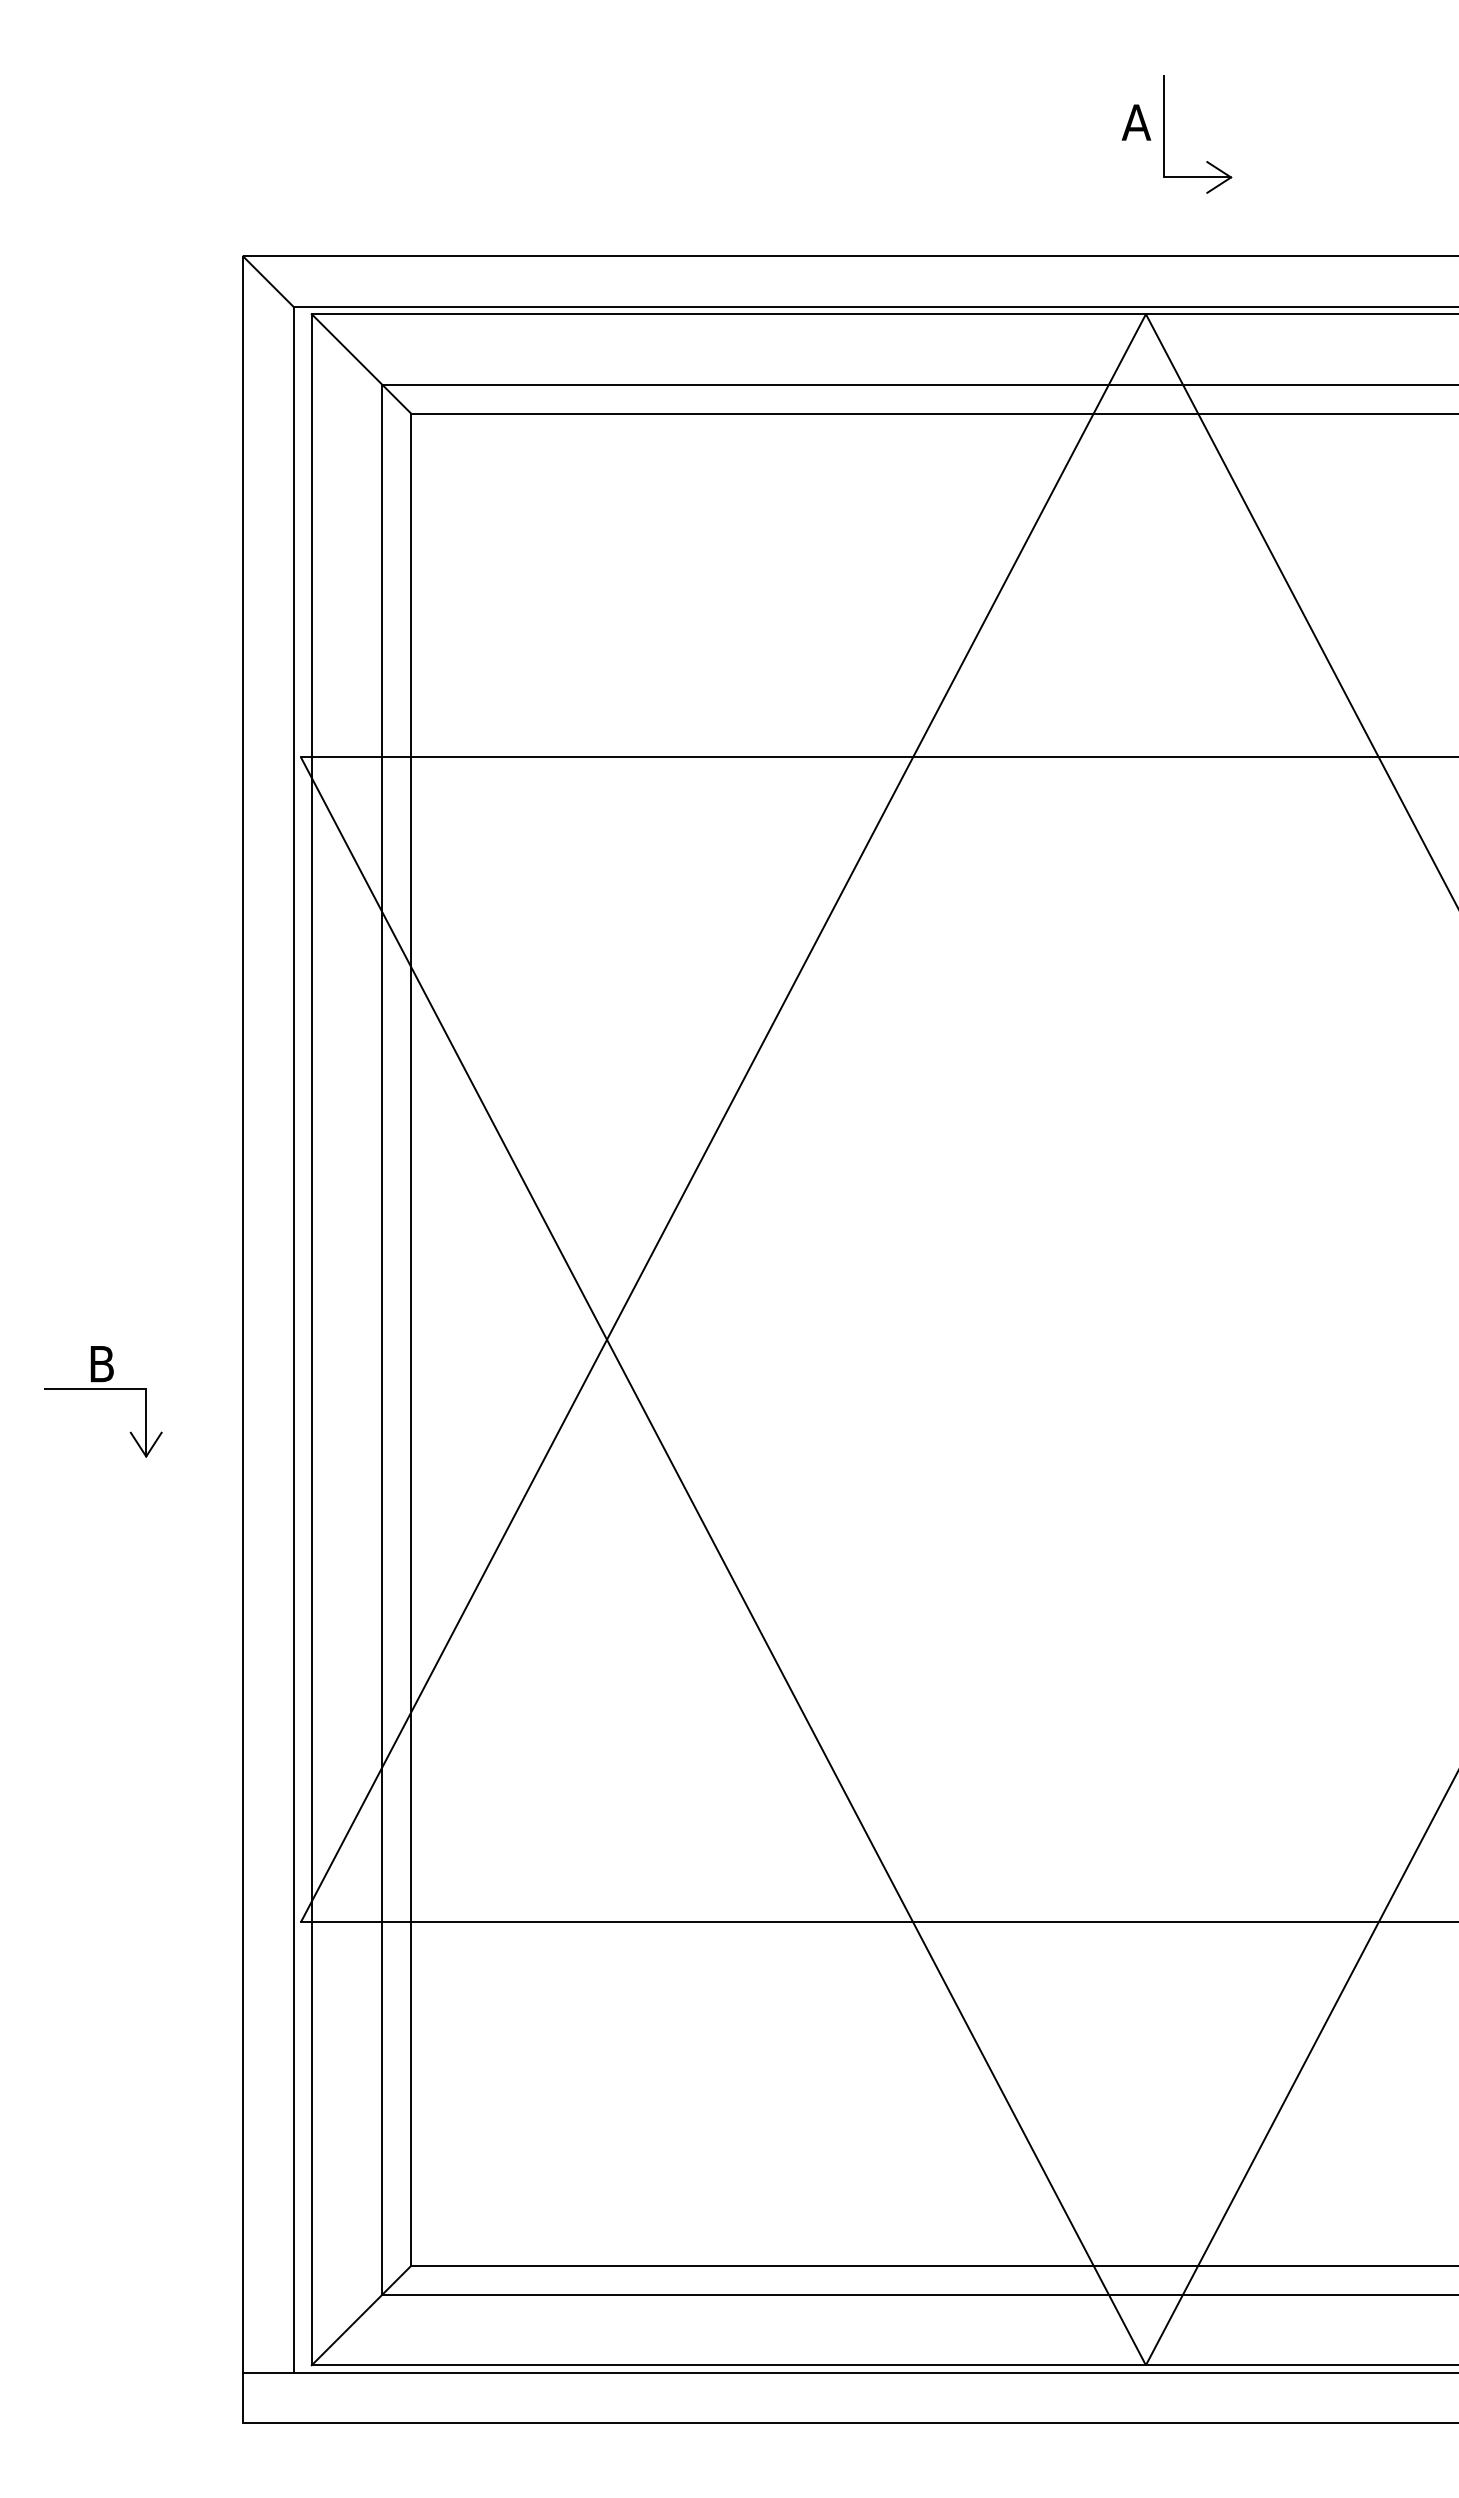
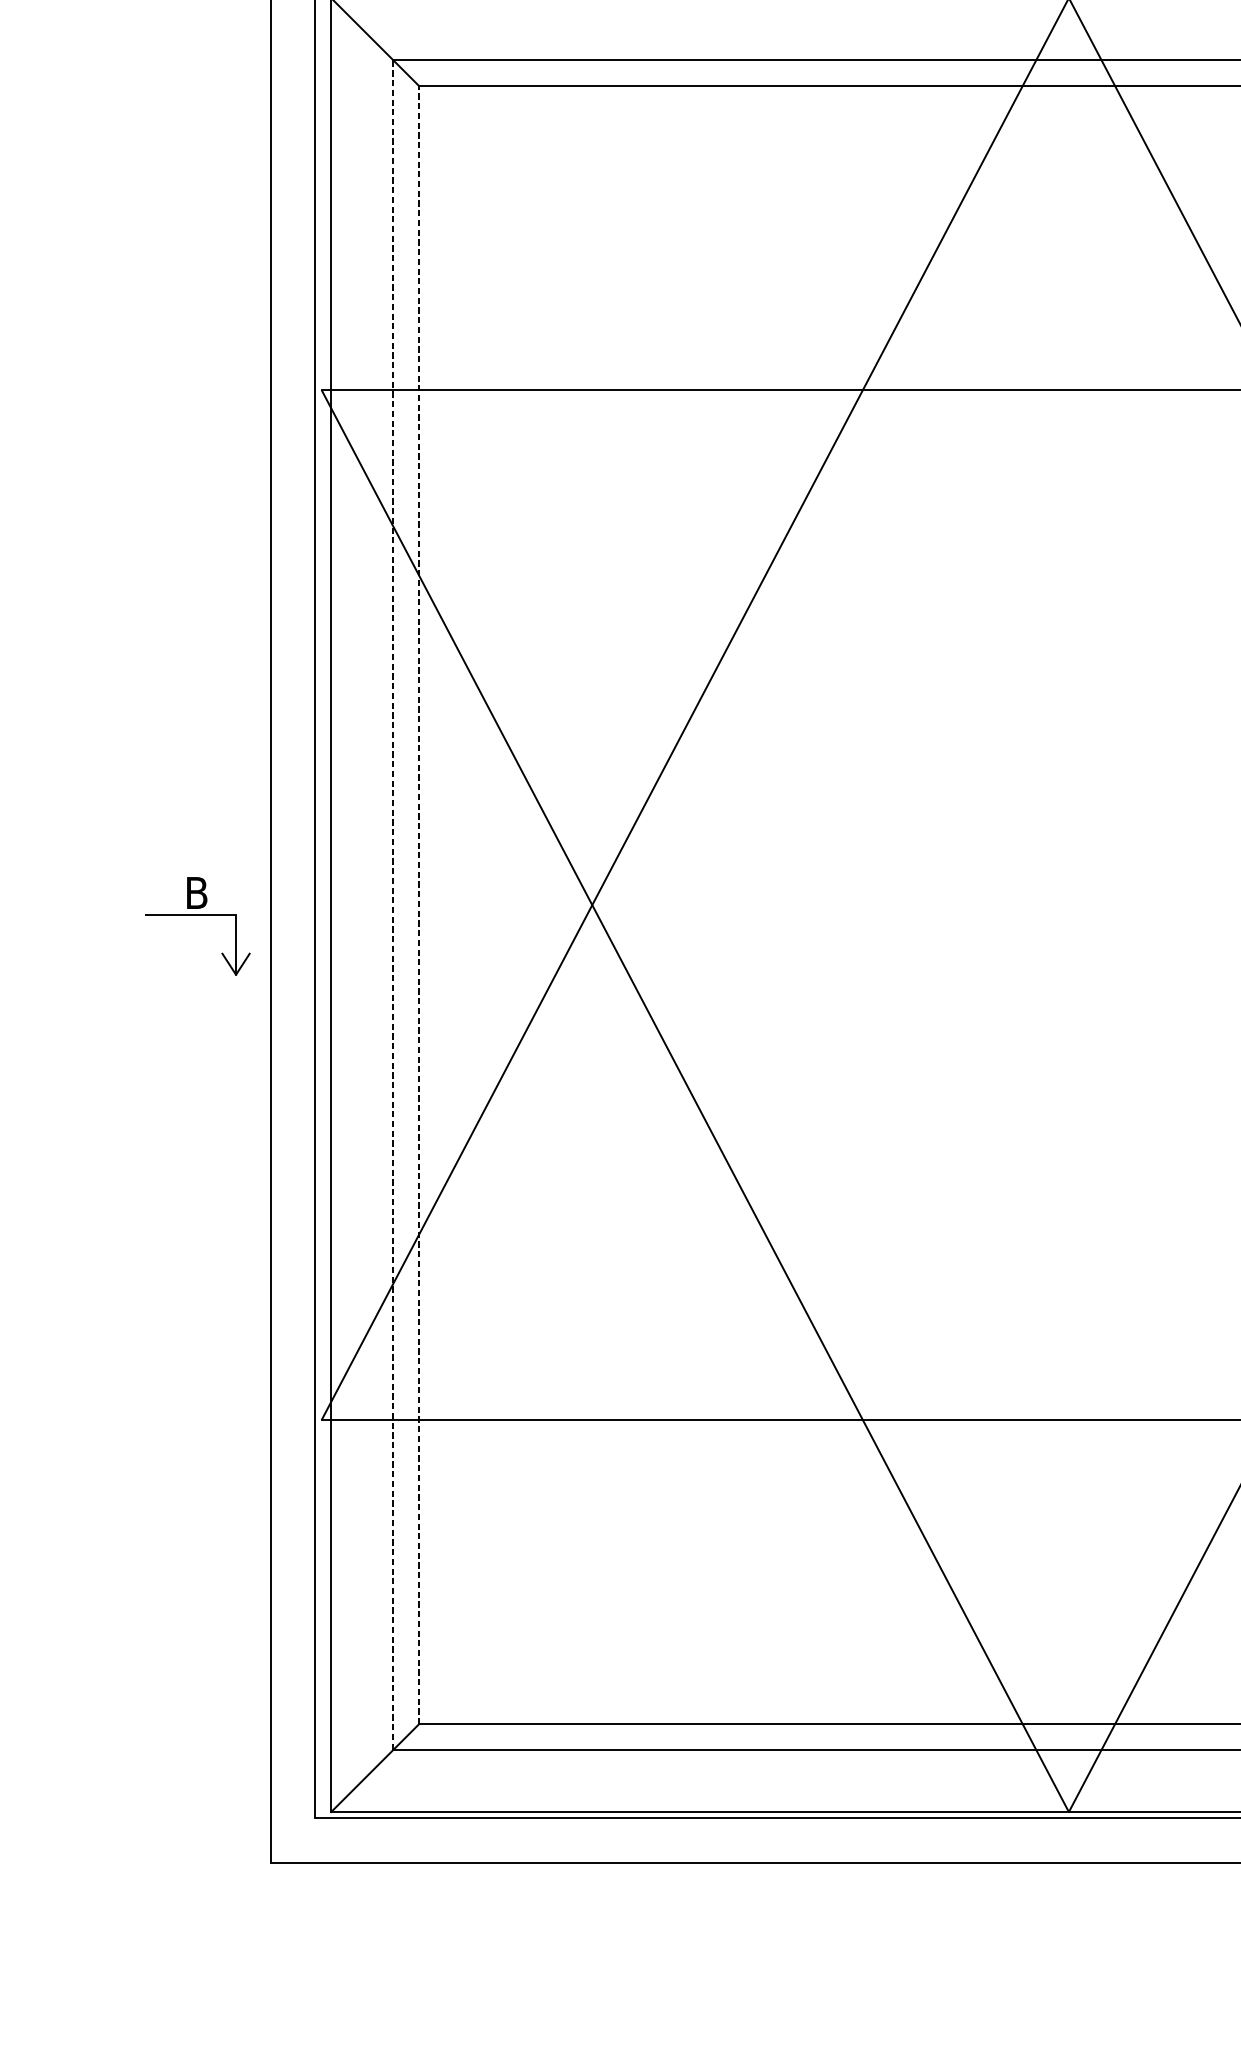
line: (382, 1339) -> (393, 904), solid -> dashed
line: (411, 1339) -> (419, 904), solid -> dashed
part: (103, 1389) -> (198, 915), moved
line: (268, 2372) -> (292, 1818), removed

